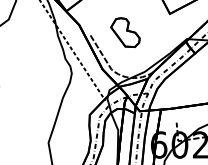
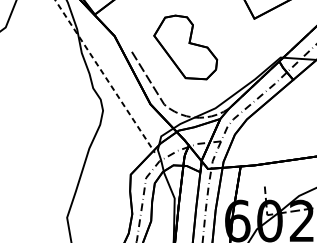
part: (125, 32) -> (185, 47), size x1.43

